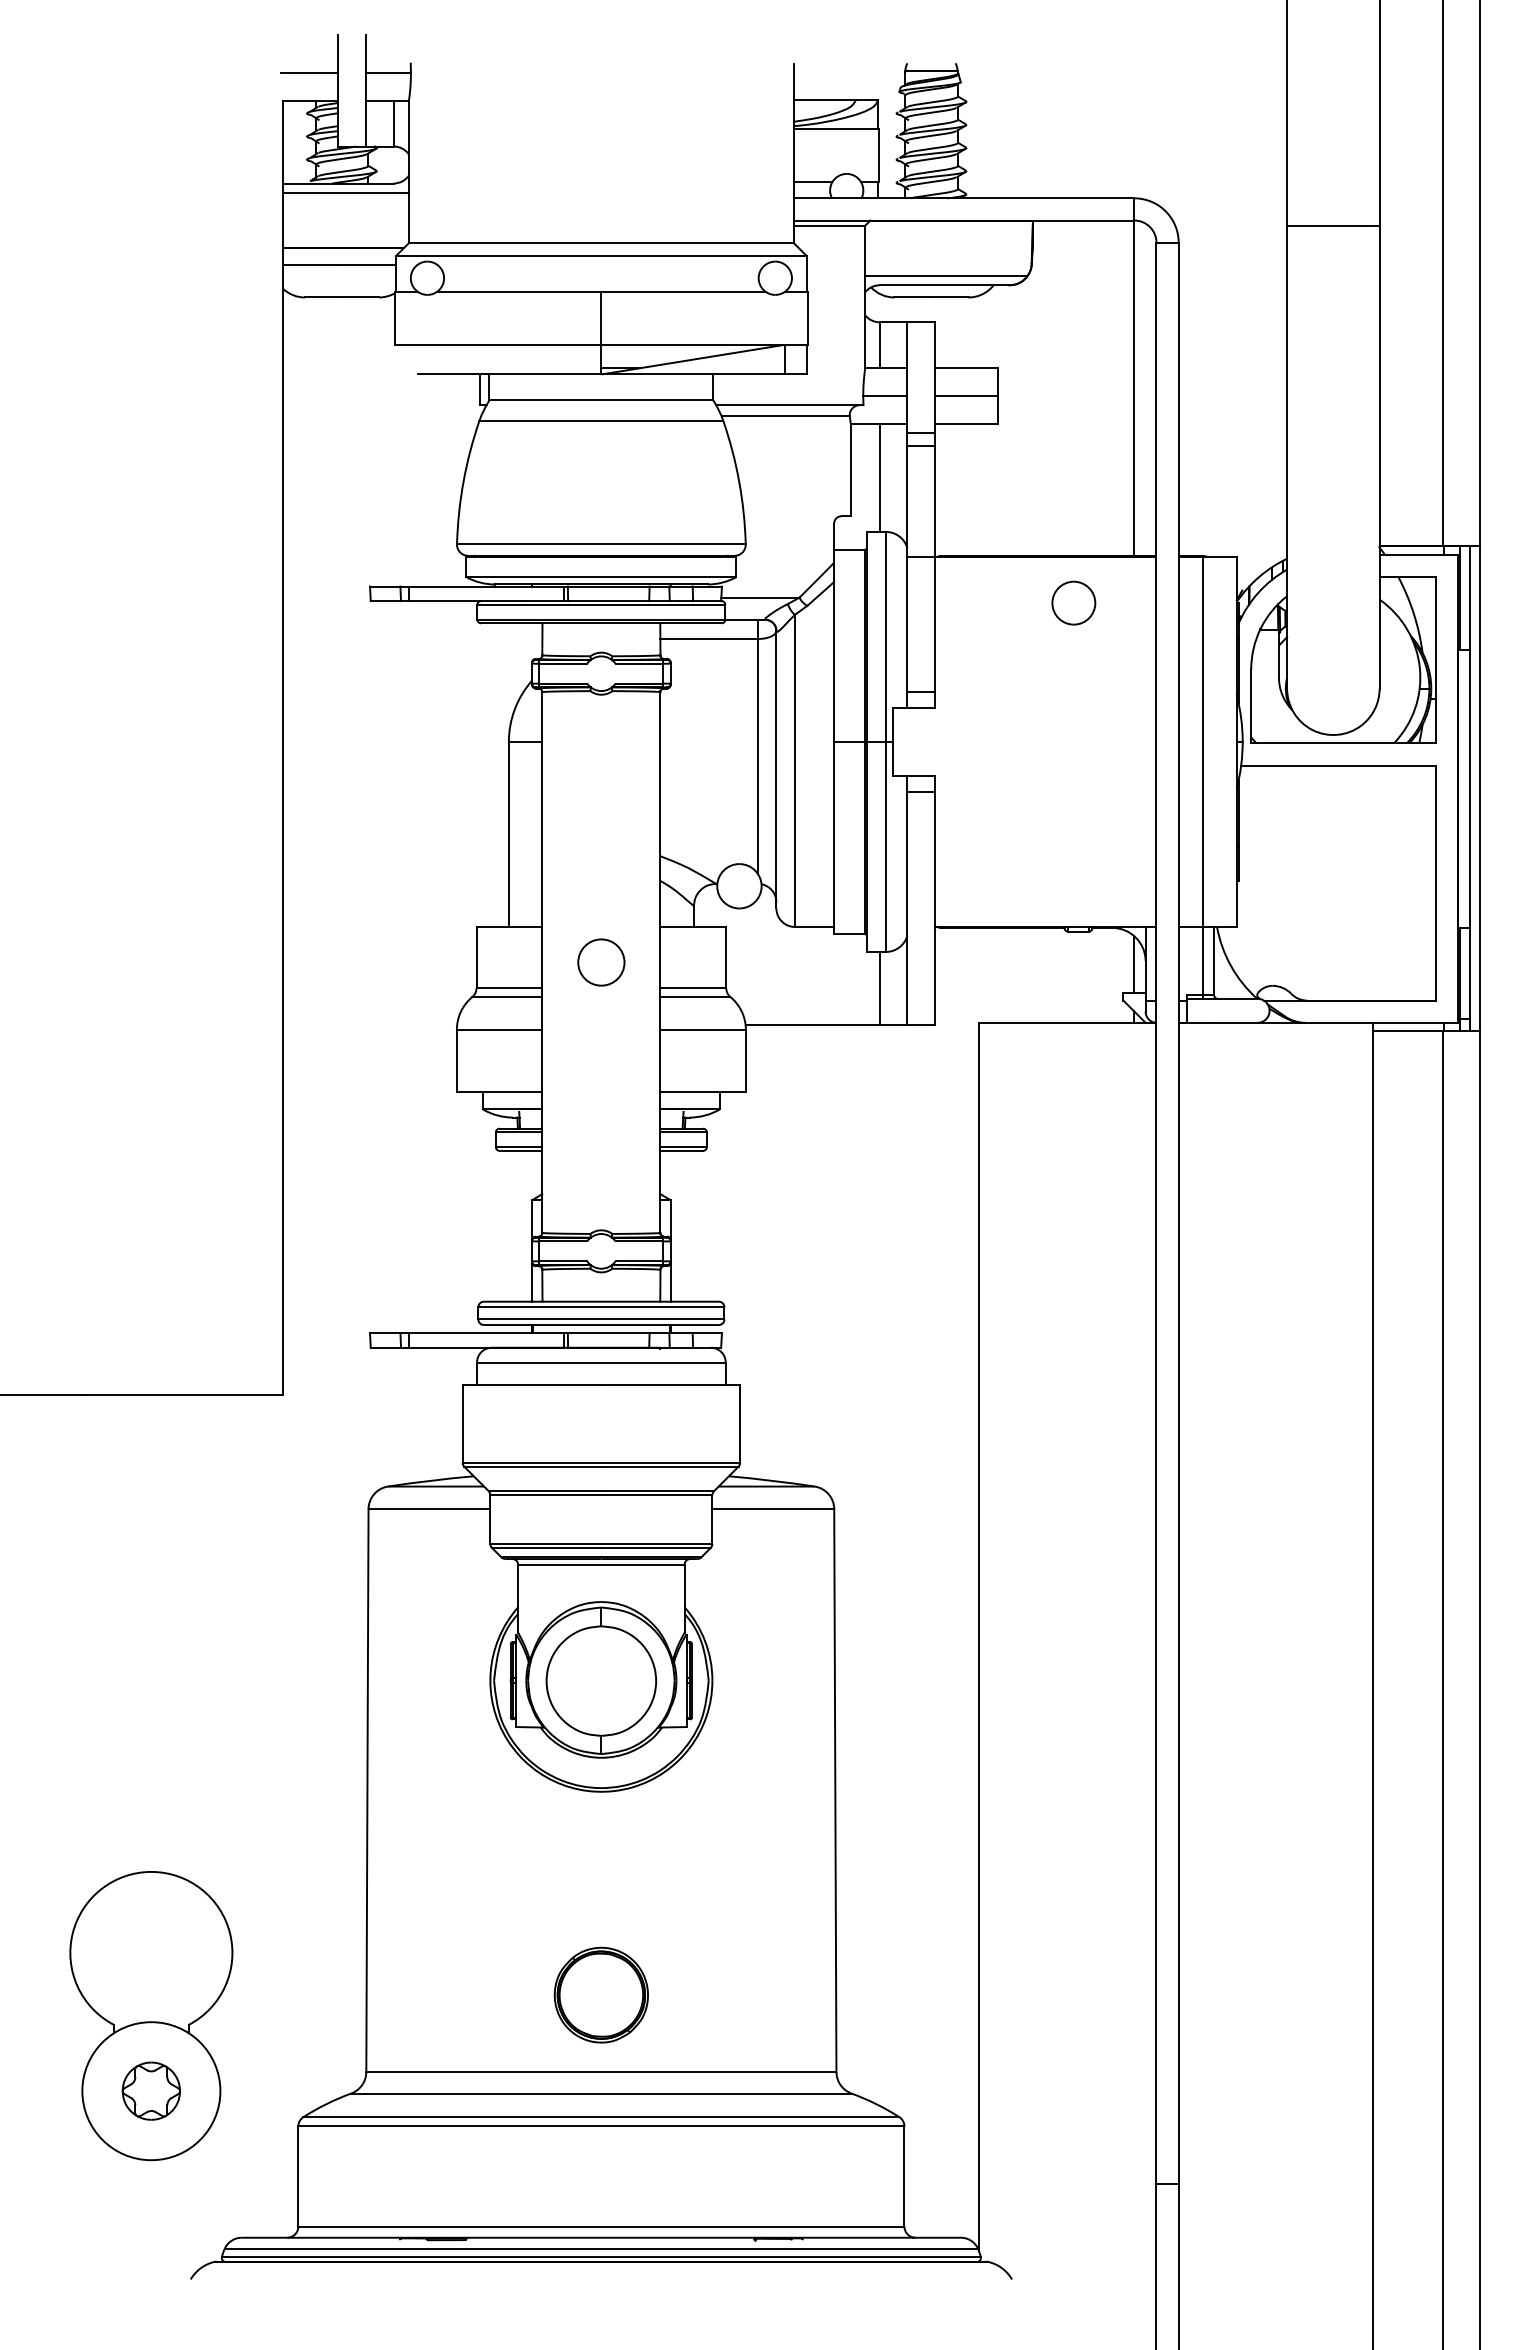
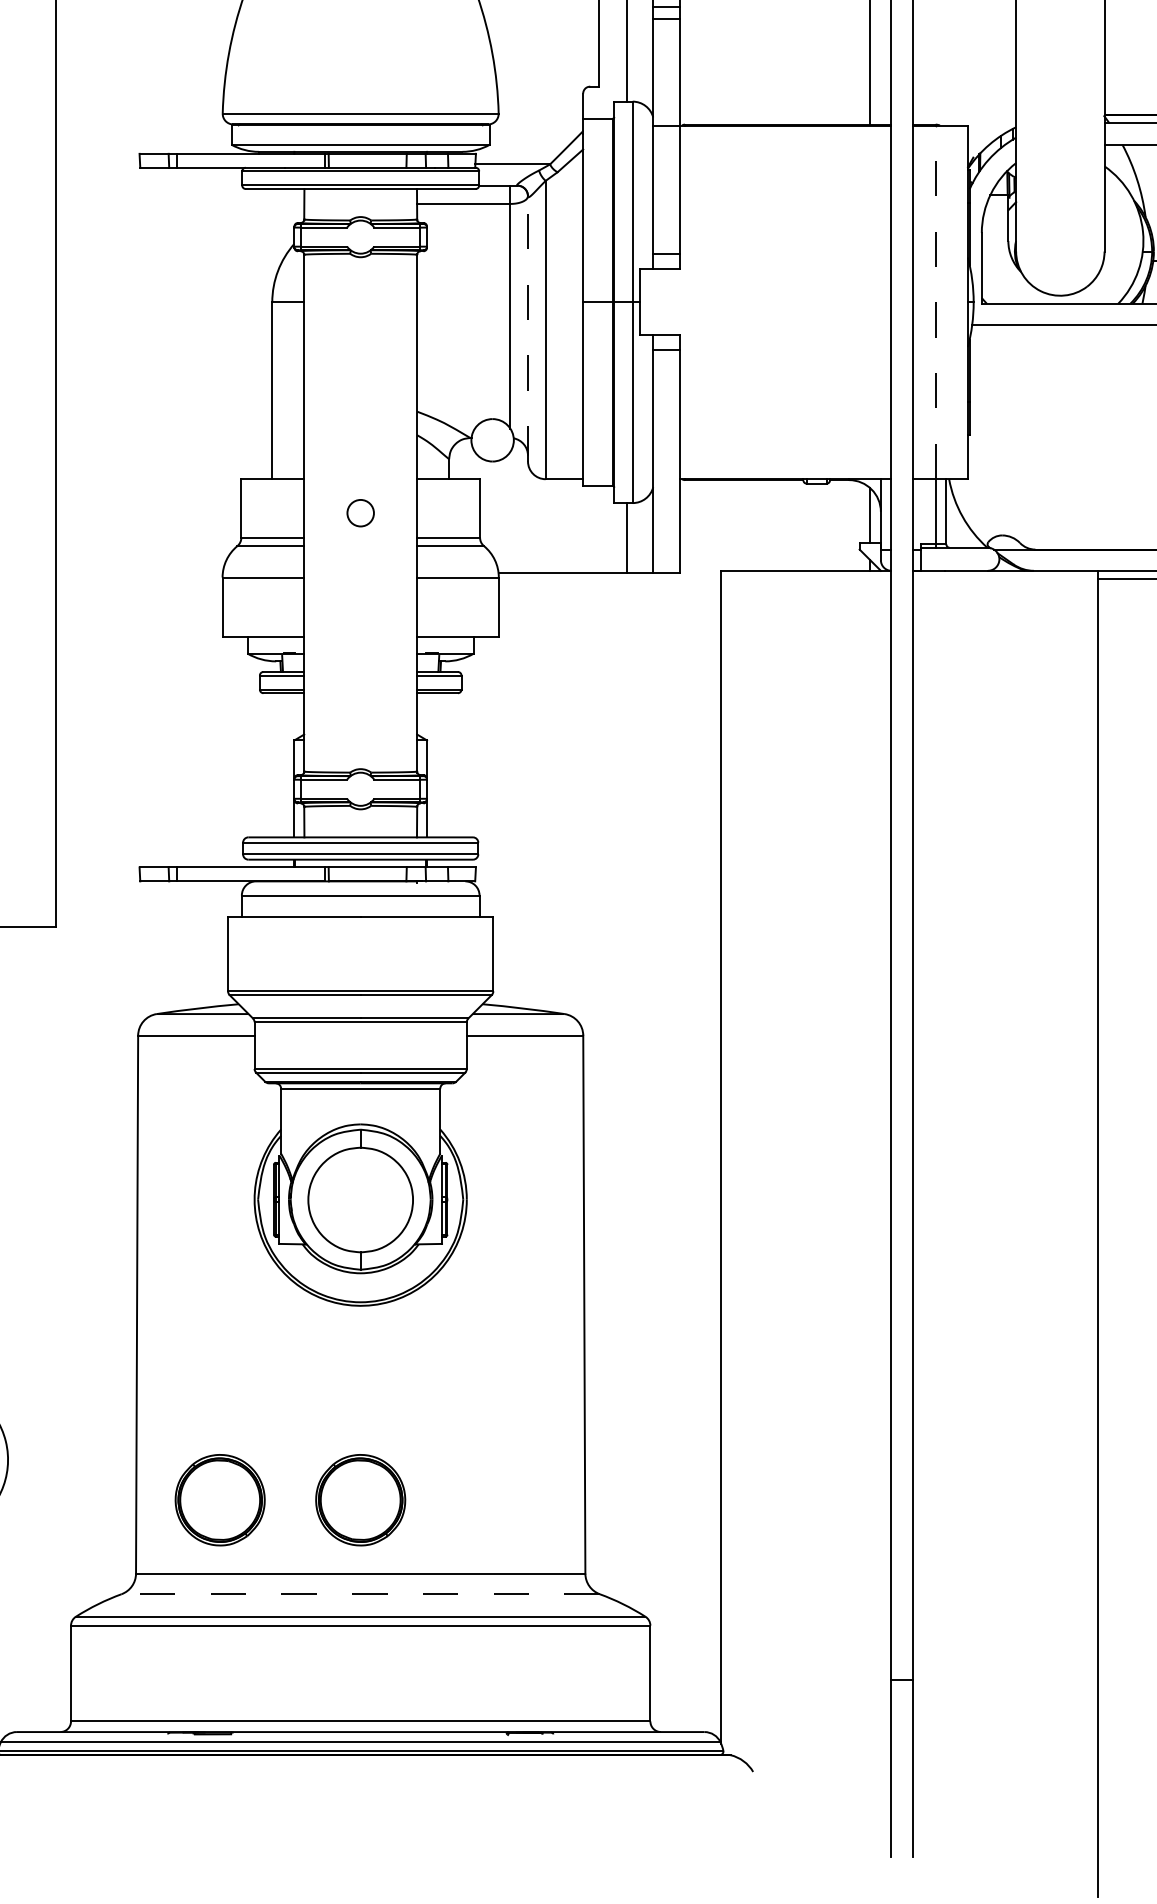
part: (1073, 602) -> (811, 169), removed
line: (1203, 741) -> (936, 301), solid -> dashed
line: (776, 769) -> (528, 328), solid -> dashed
circle: (601, 962) -> (360, 513), size x0.6
part: (453, 1994) -> (219, 1499), added
line: (600, 2093) -> (359, 1594), solid -> dashed

